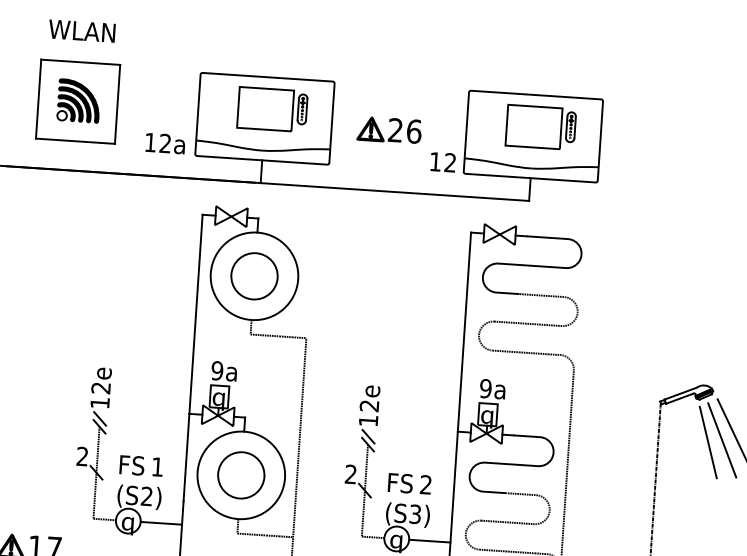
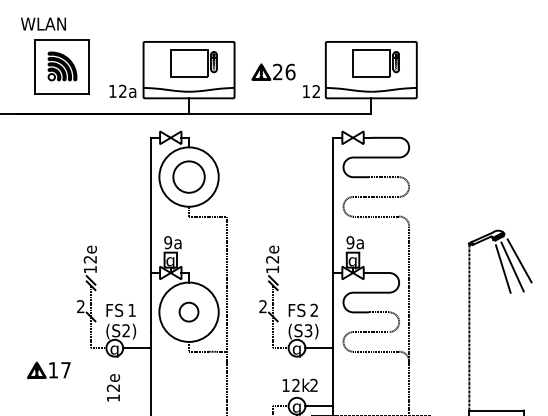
text: (82, 30) -> (43, 23), moved
circle: (240, 474) -> (188, 311), size x0.6

